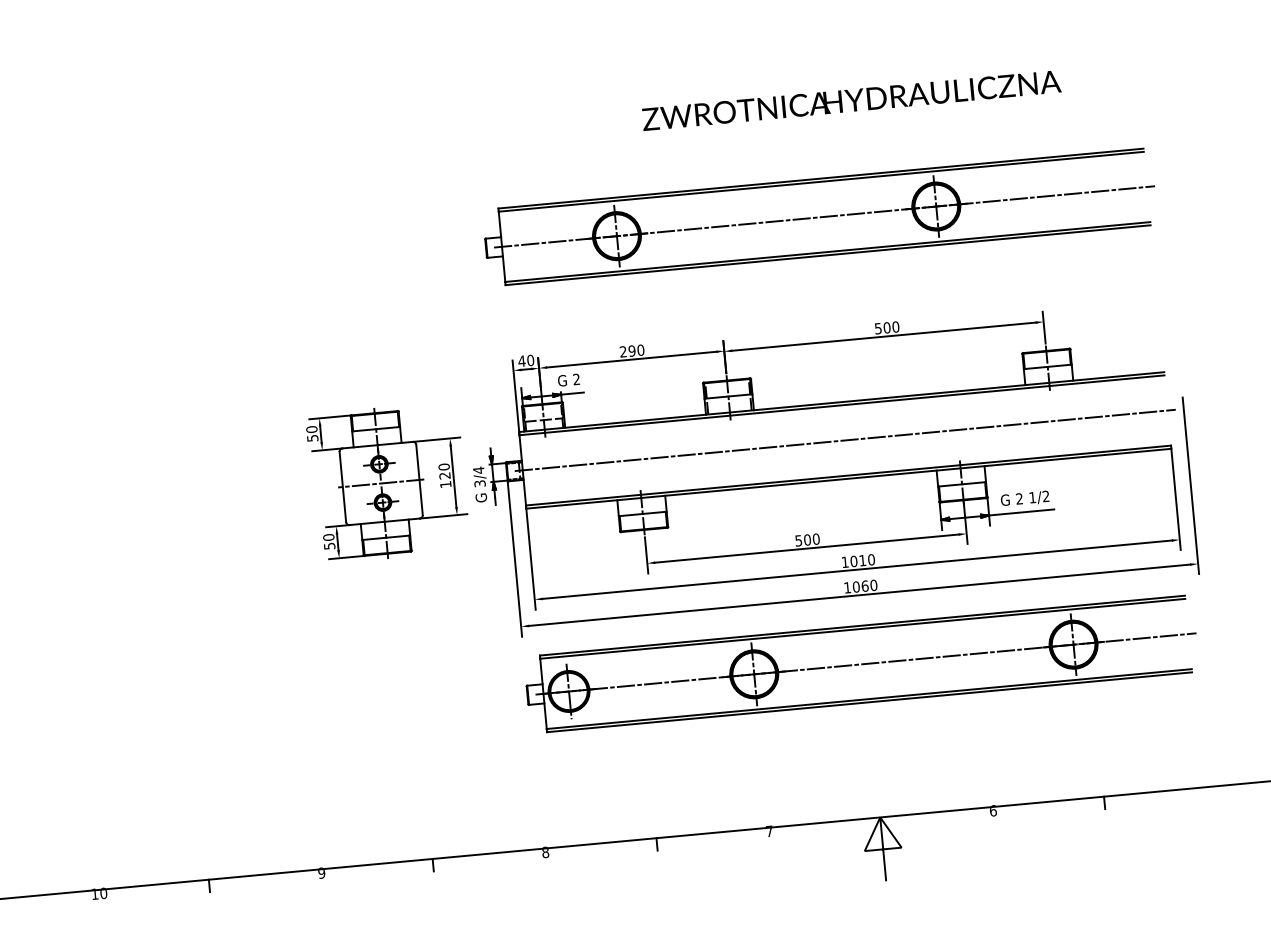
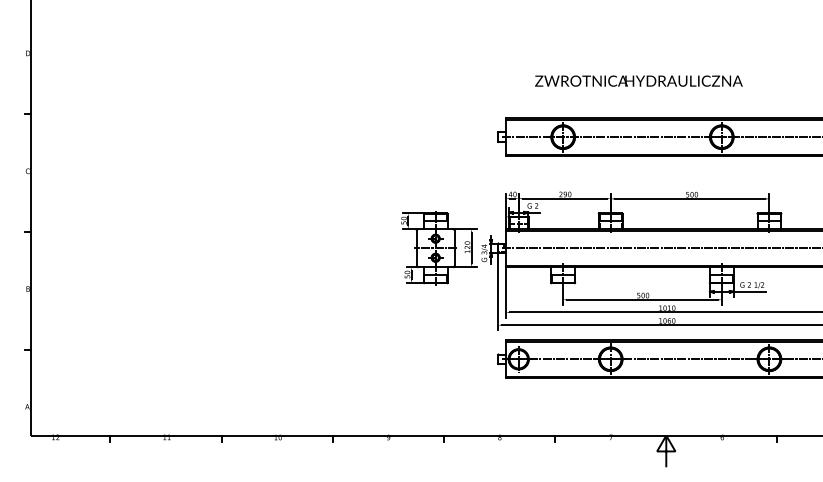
text: (850, 99) -> (638, 80), moved

